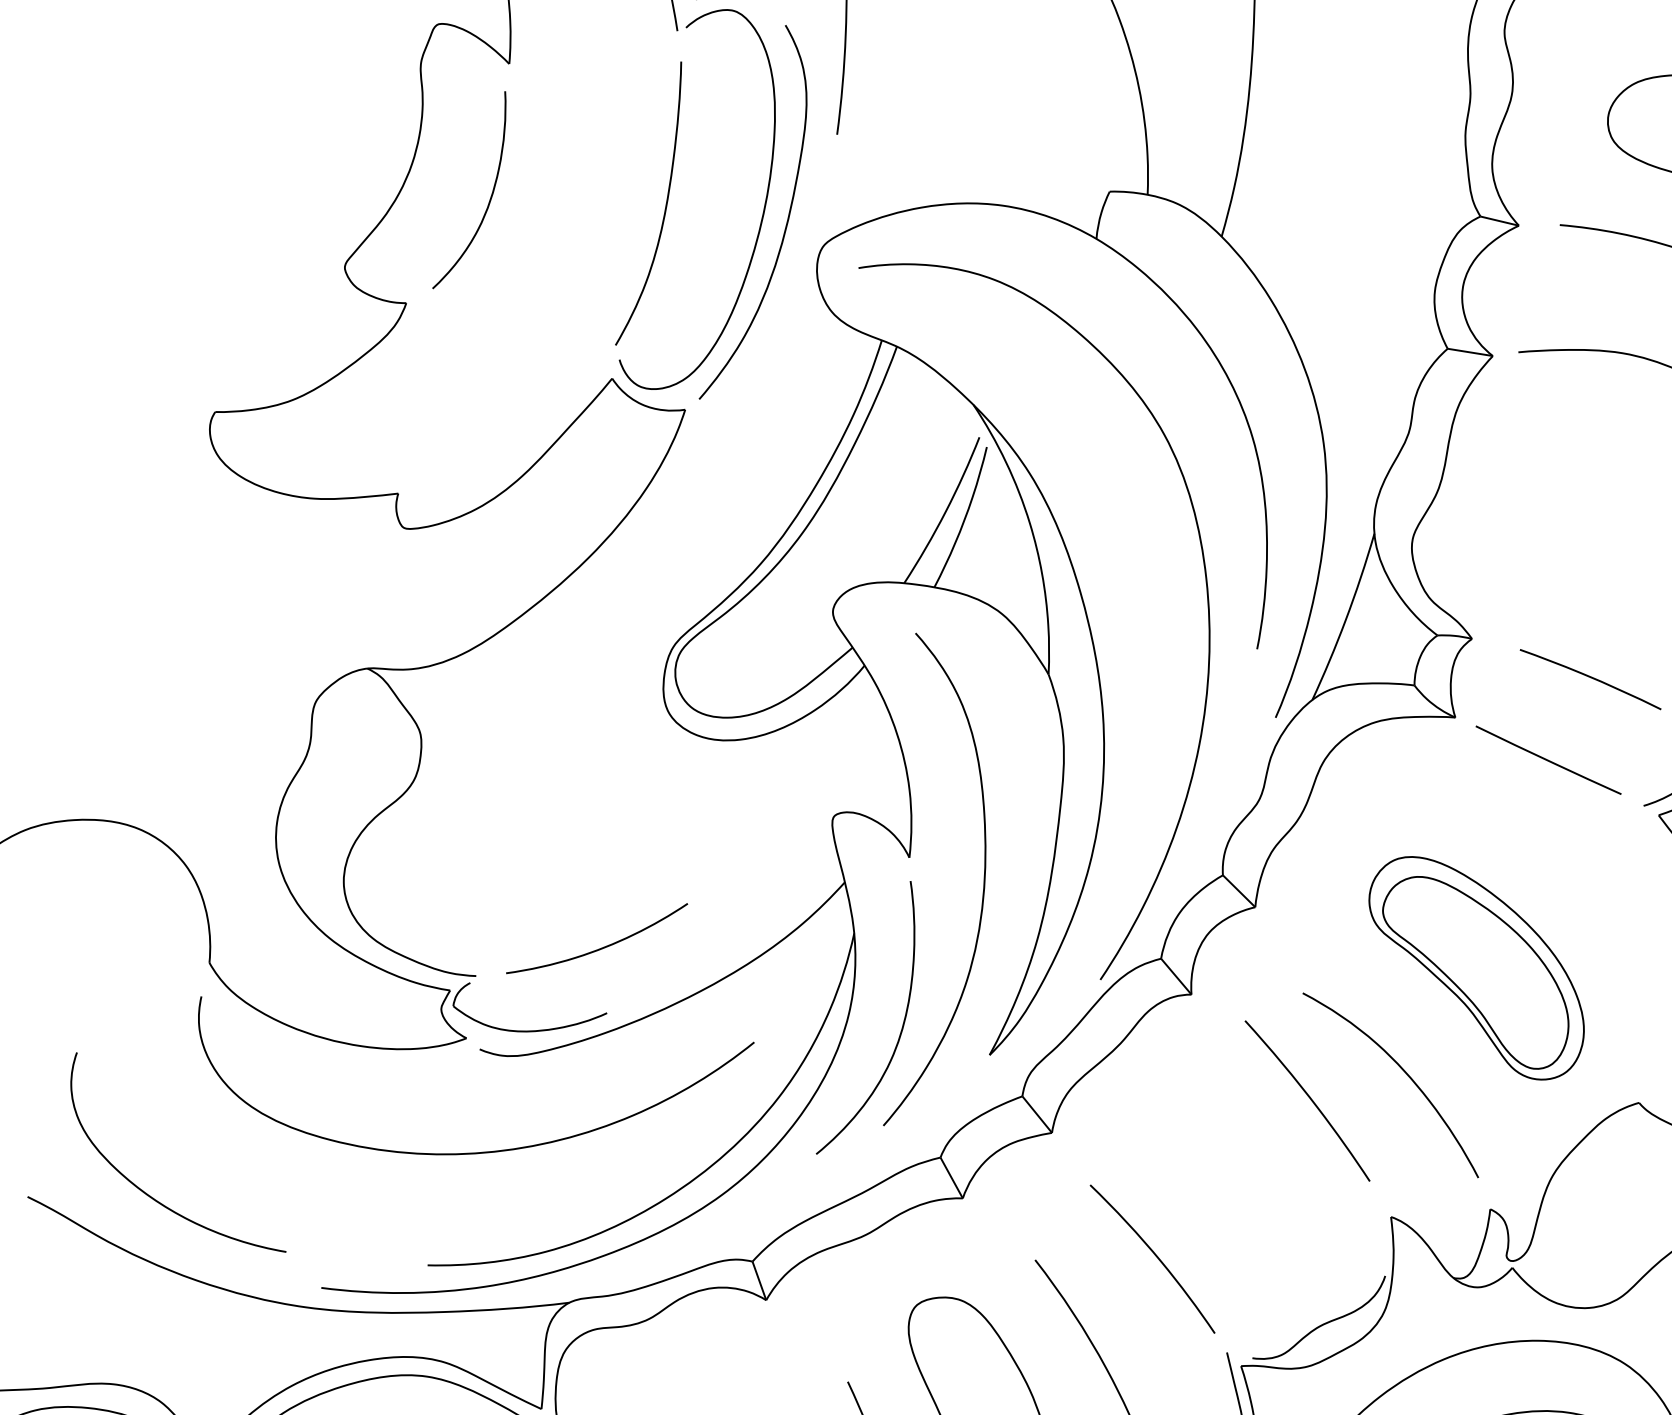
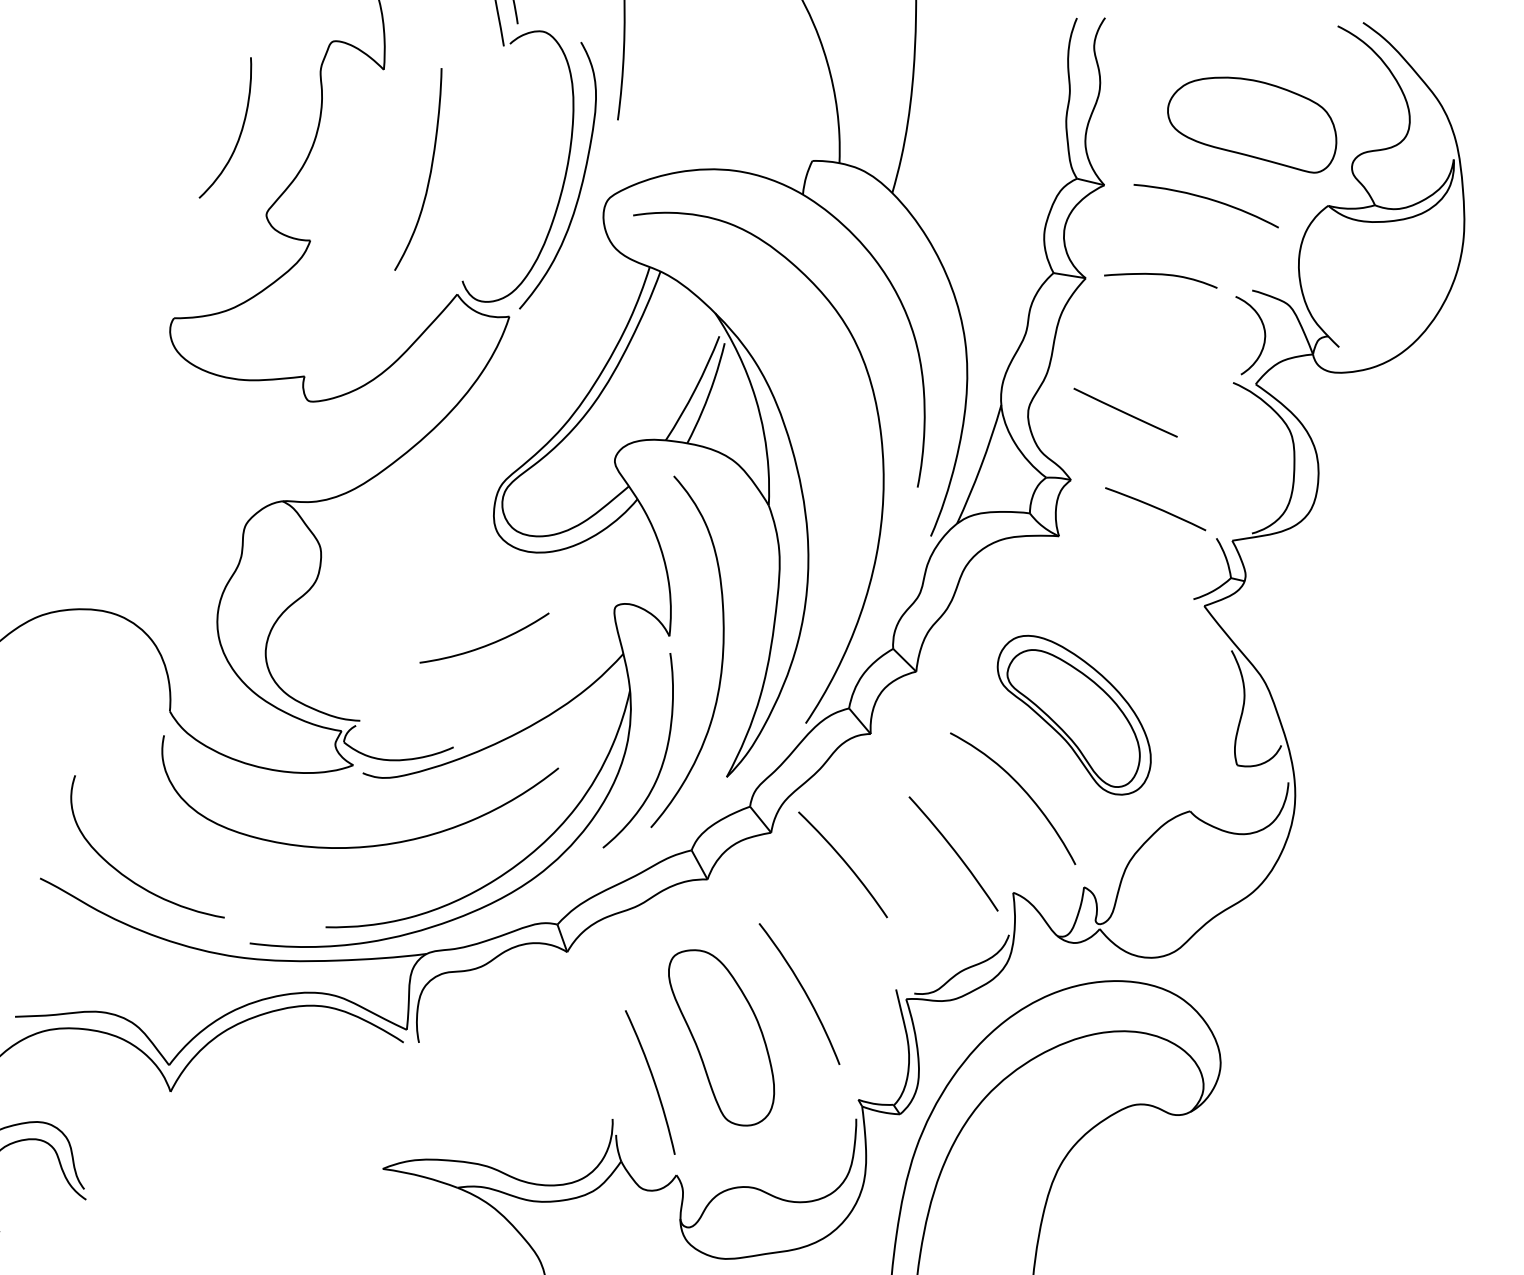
curve: (490, 195) -> (240, 131), moved
curve: (664, 207) -> (429, 172), moved
line: (1548, 759) -> (1125, 412), moved
curve: (599, 947) -> (486, 644), moved
curve: (1308, 1098) -> (954, 852), moved
curve: (1154, 1255) -> (844, 862), moved

